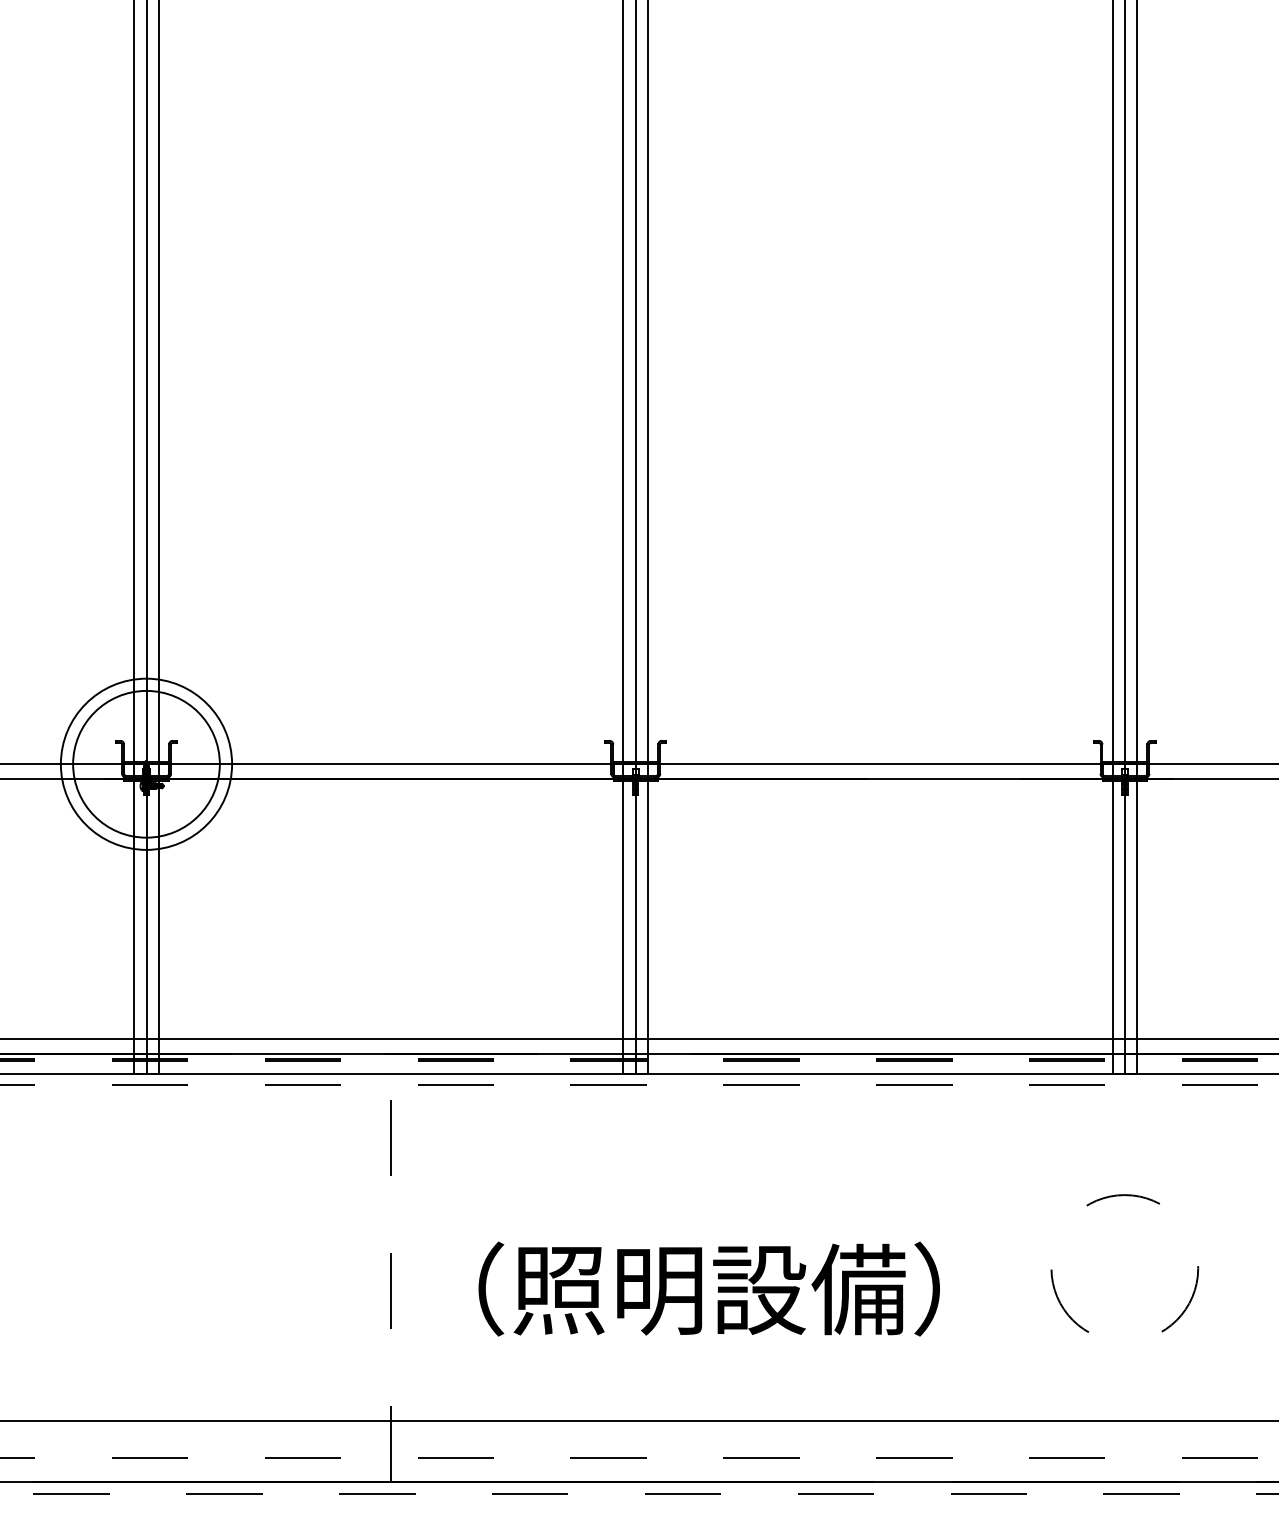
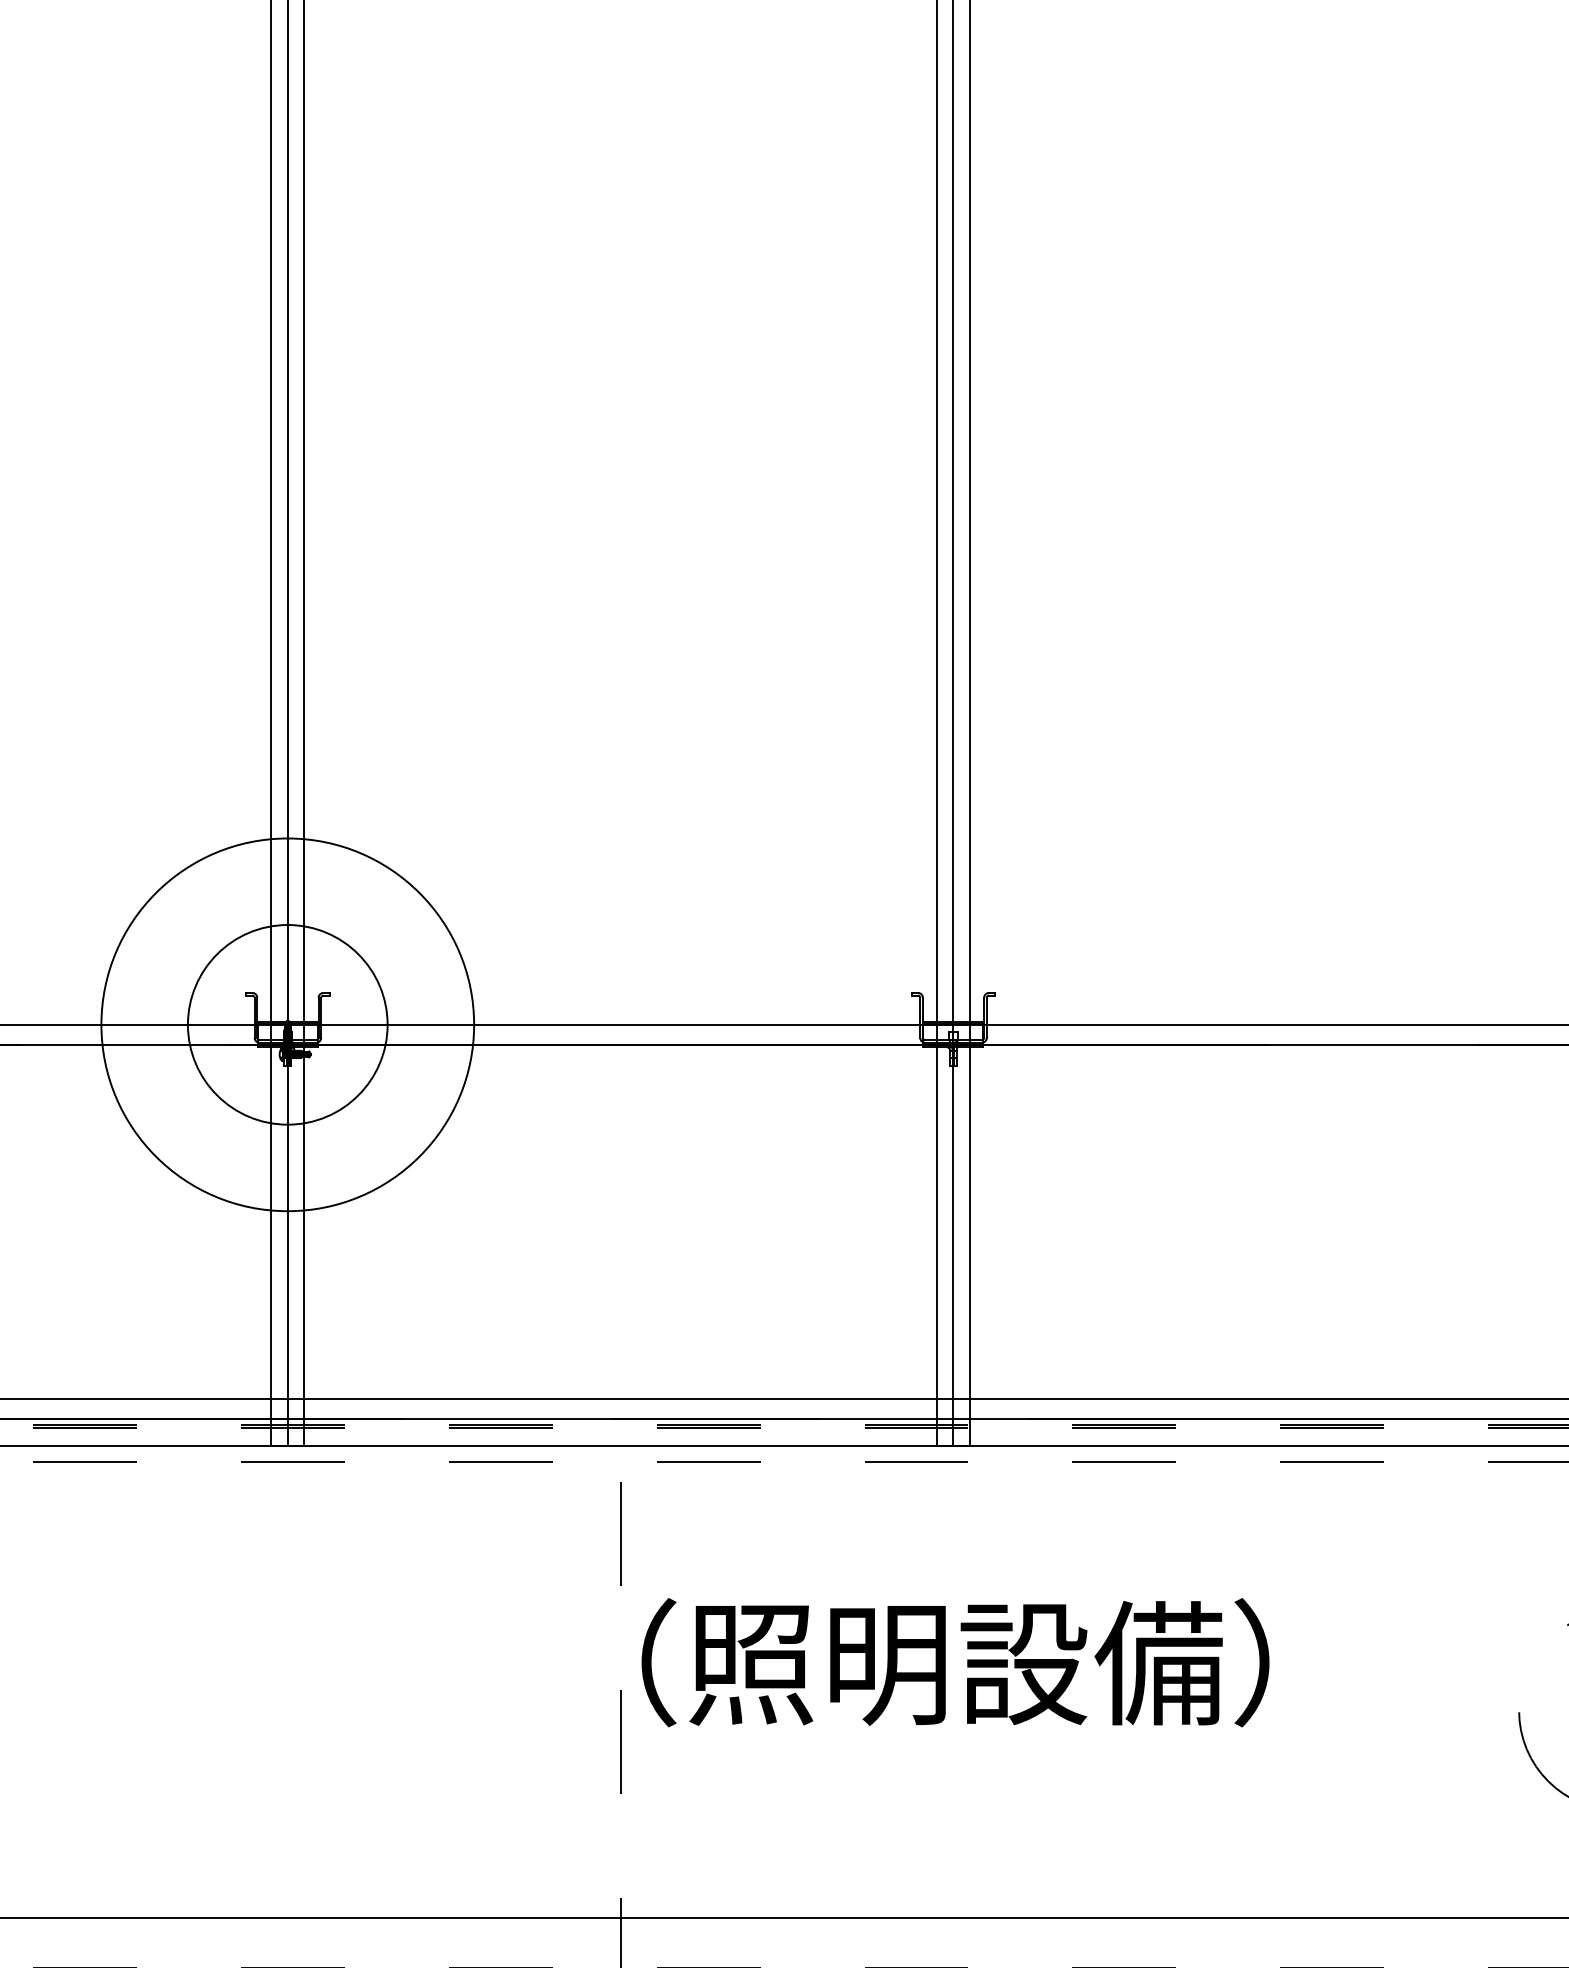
circle: (146, 763) -> (287, 1023), size x1.6
text: (708, 1288) -> (954, 1661), moved

